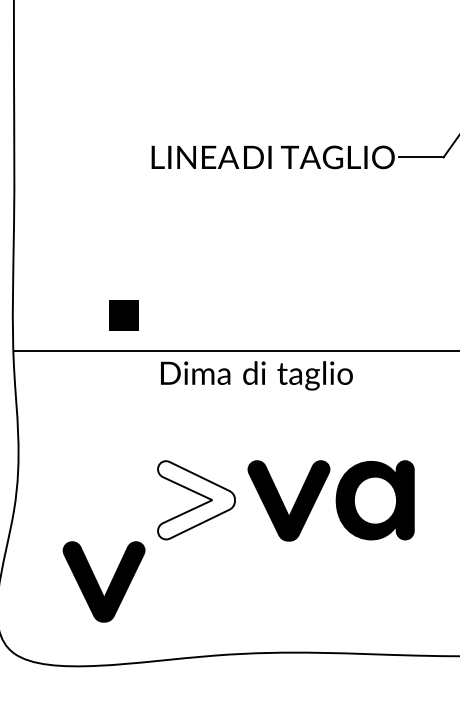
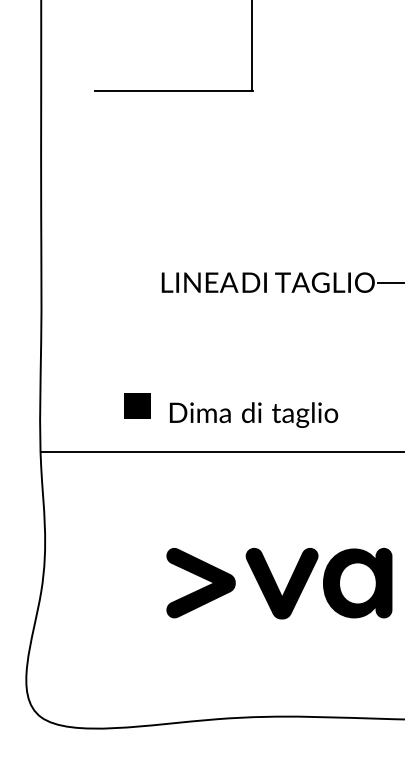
part: (123, 314) -> (137, 405), moved
text: (257, 375) -> (254, 414), moved
fill: (195, 499) -> (200, 582), added
part: (103, 581) -> (119, 654), removed

